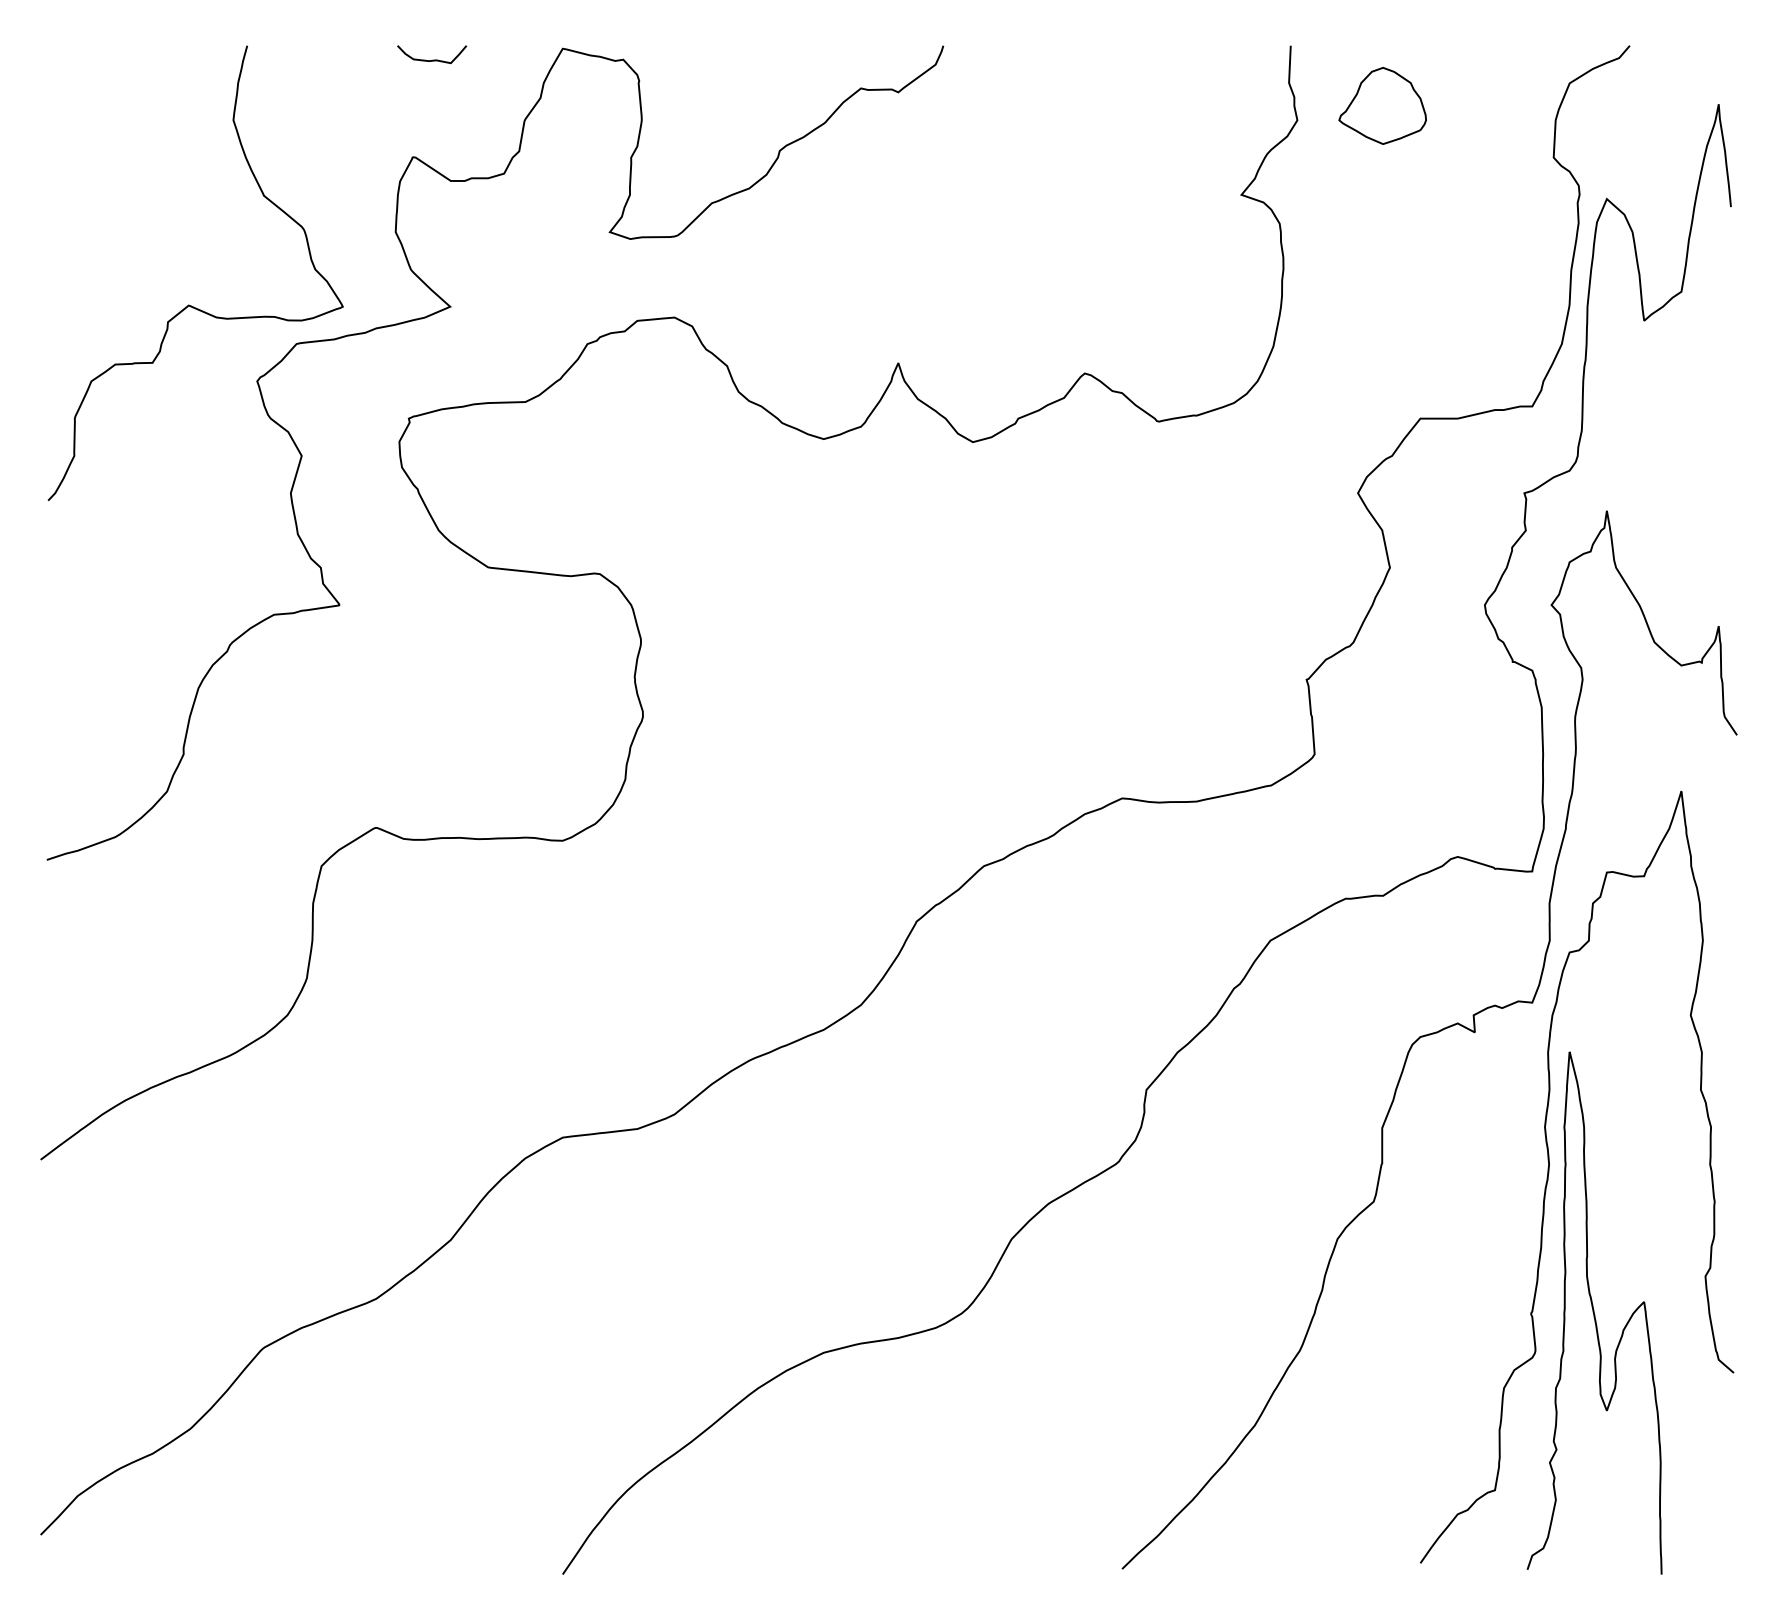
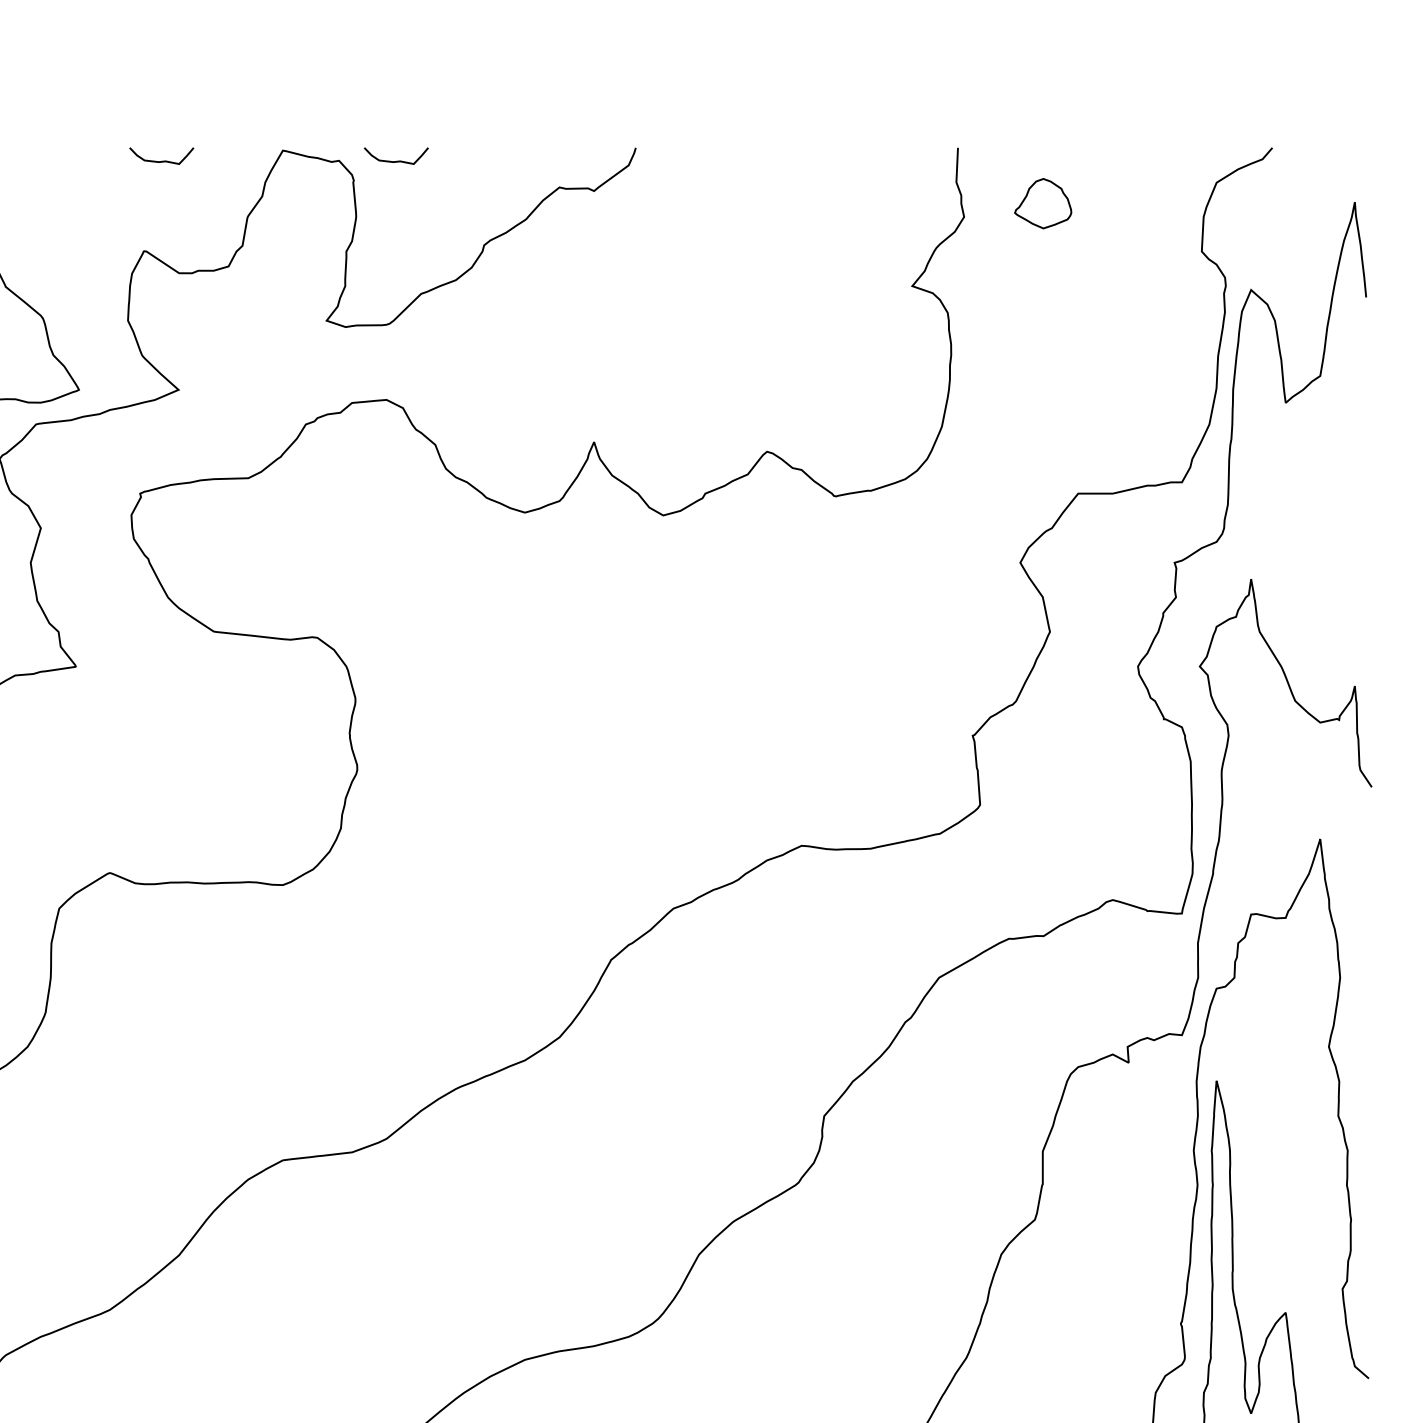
curve: (685, 59) -> (396, 160), added
part: (1382, 105) -> (1043, 203), size x0.7

